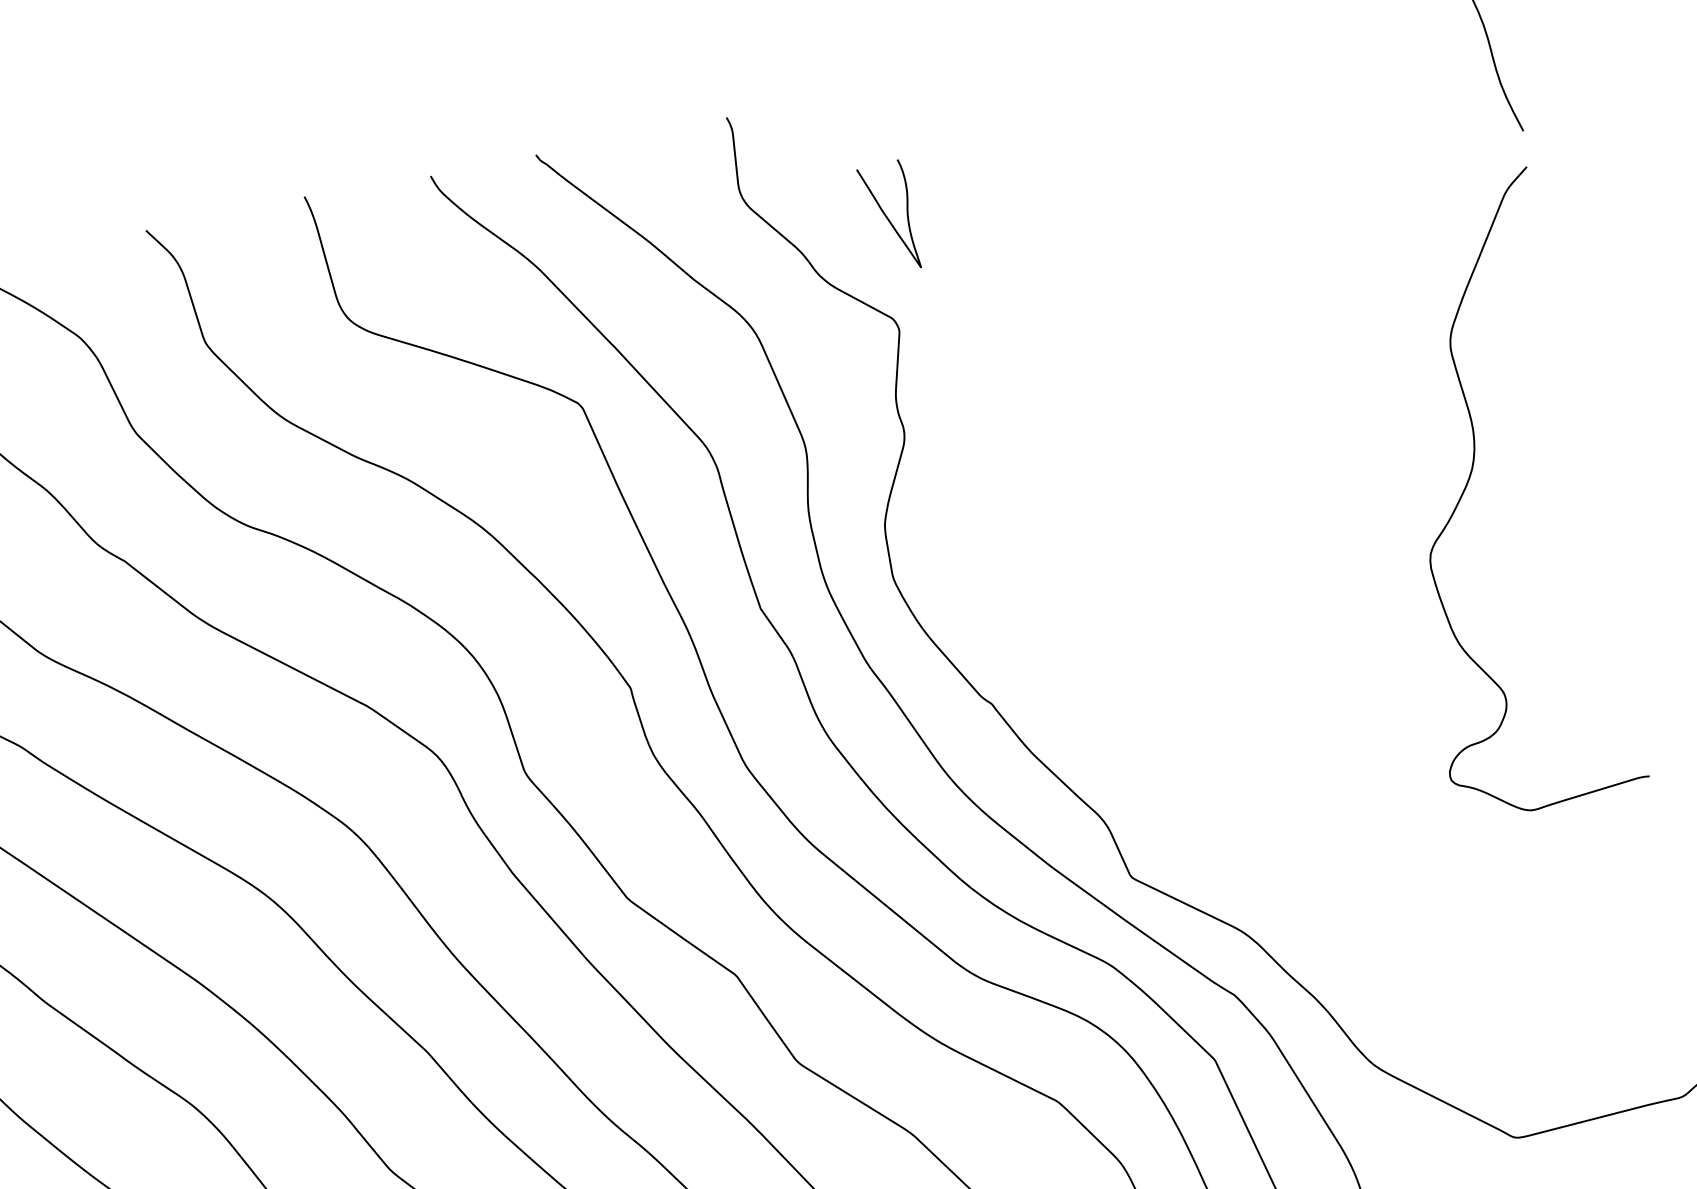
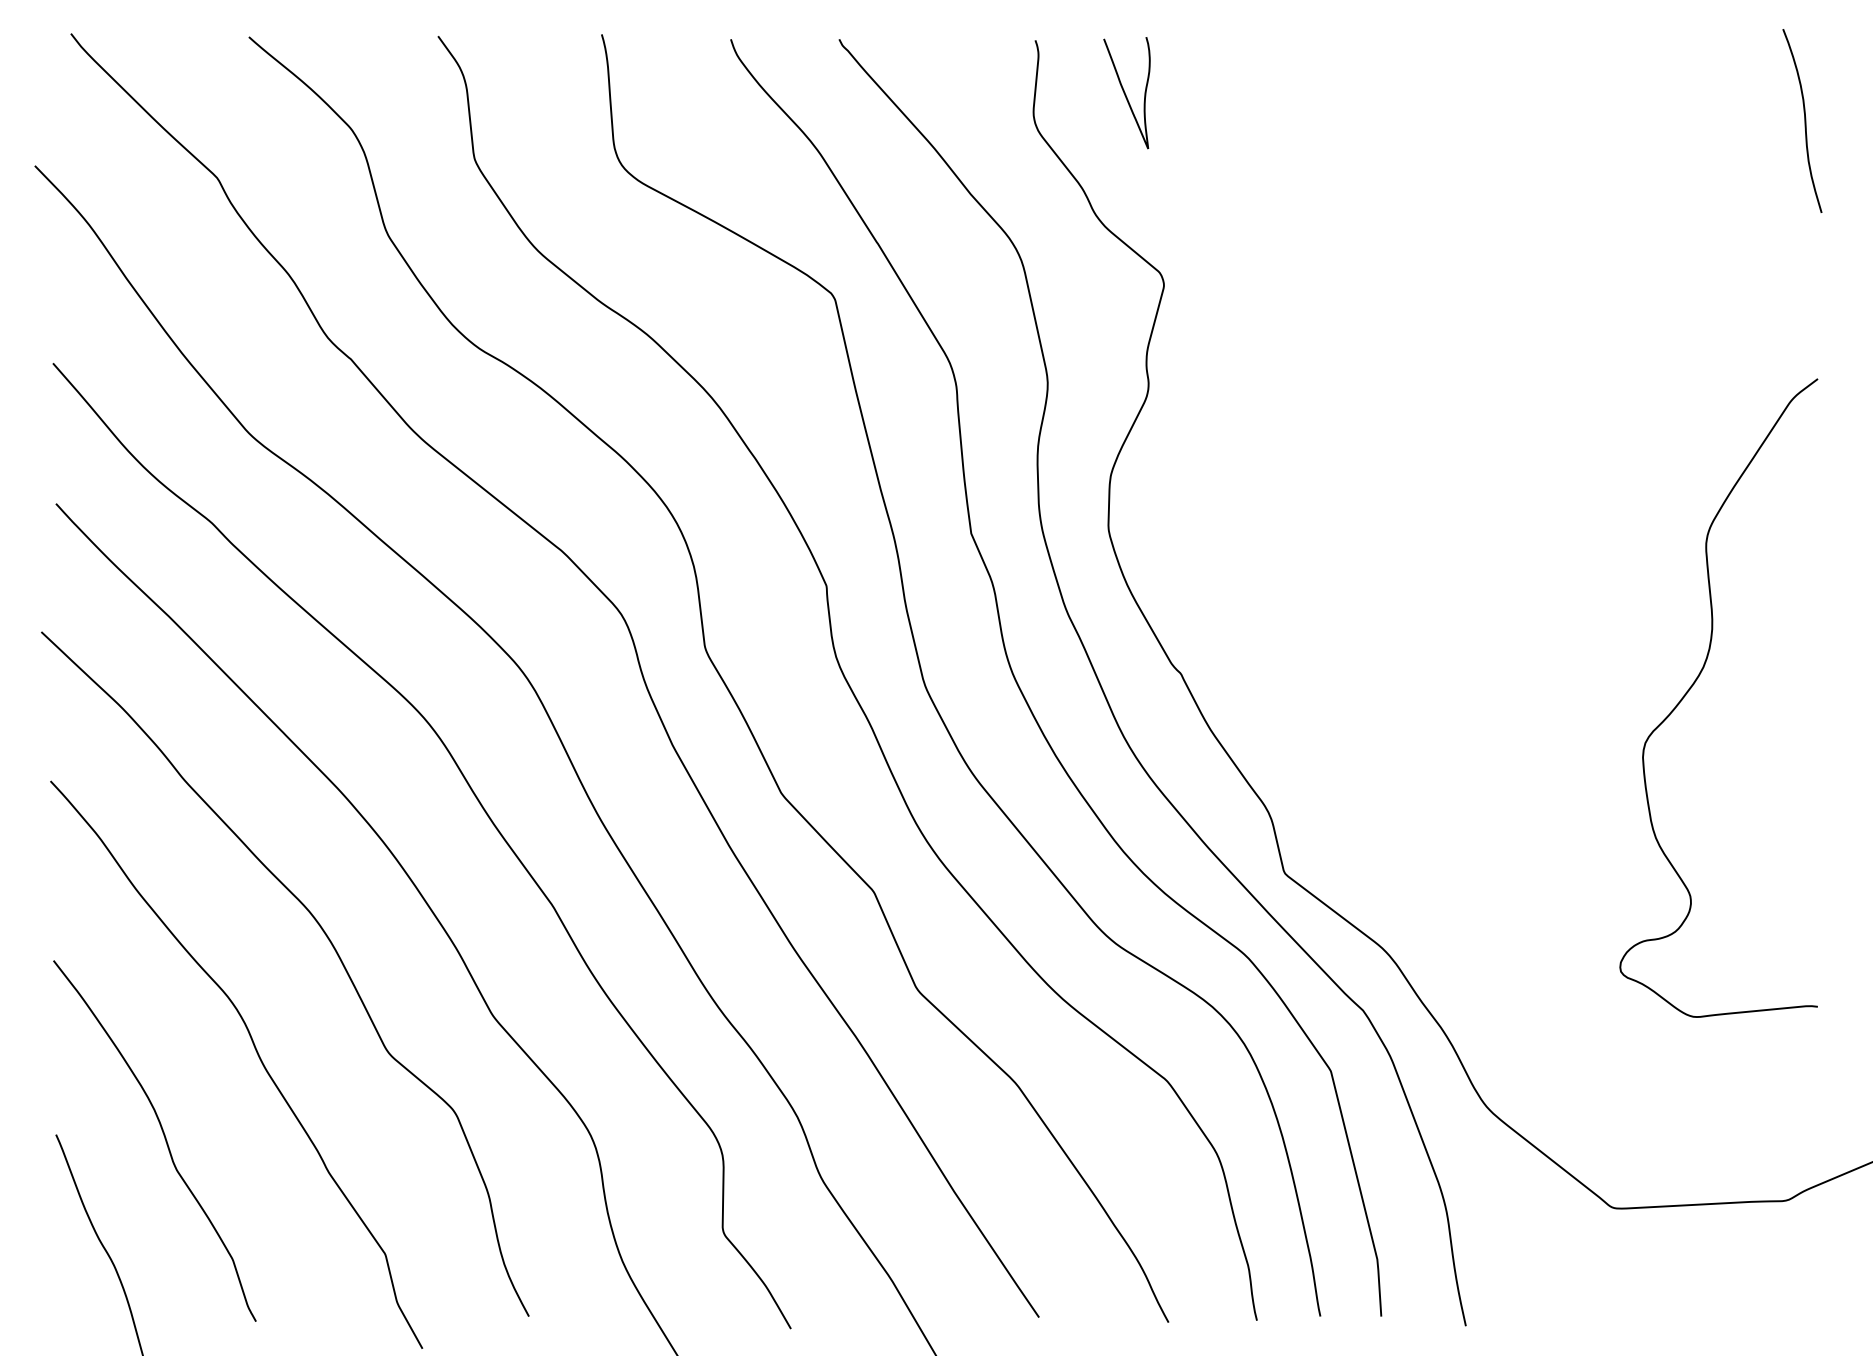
curve: (888, 218) -> (1125, 93), moved
curve: (1468, 484) -> (1696, 681), moved

